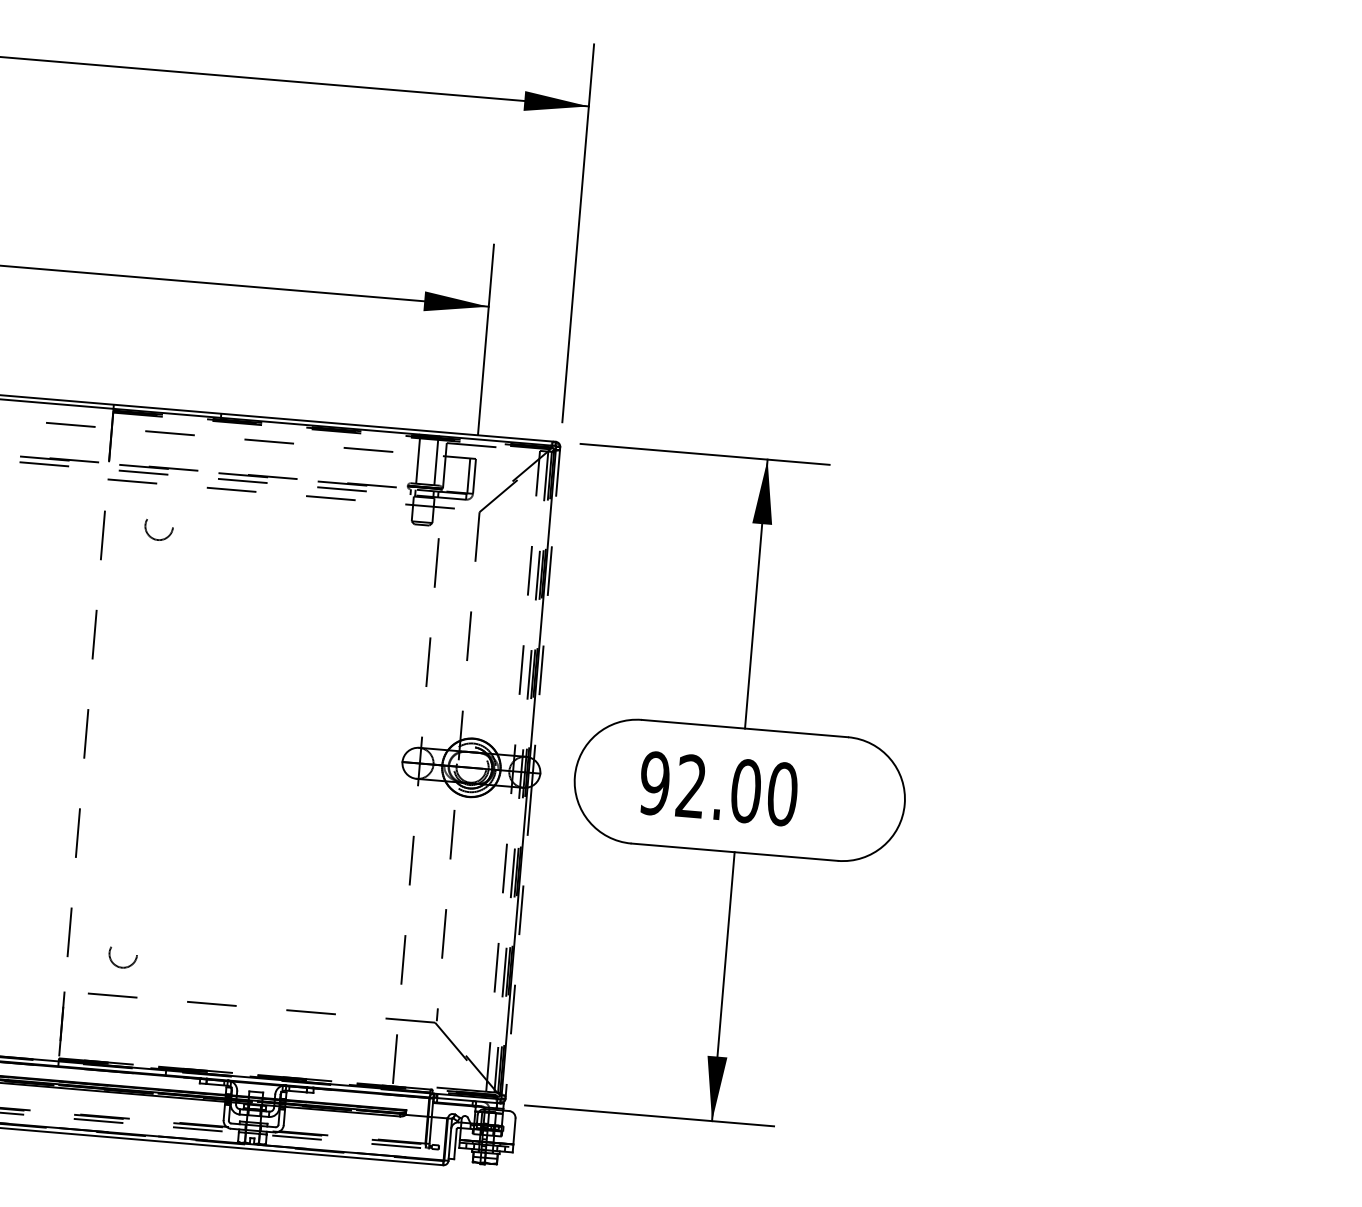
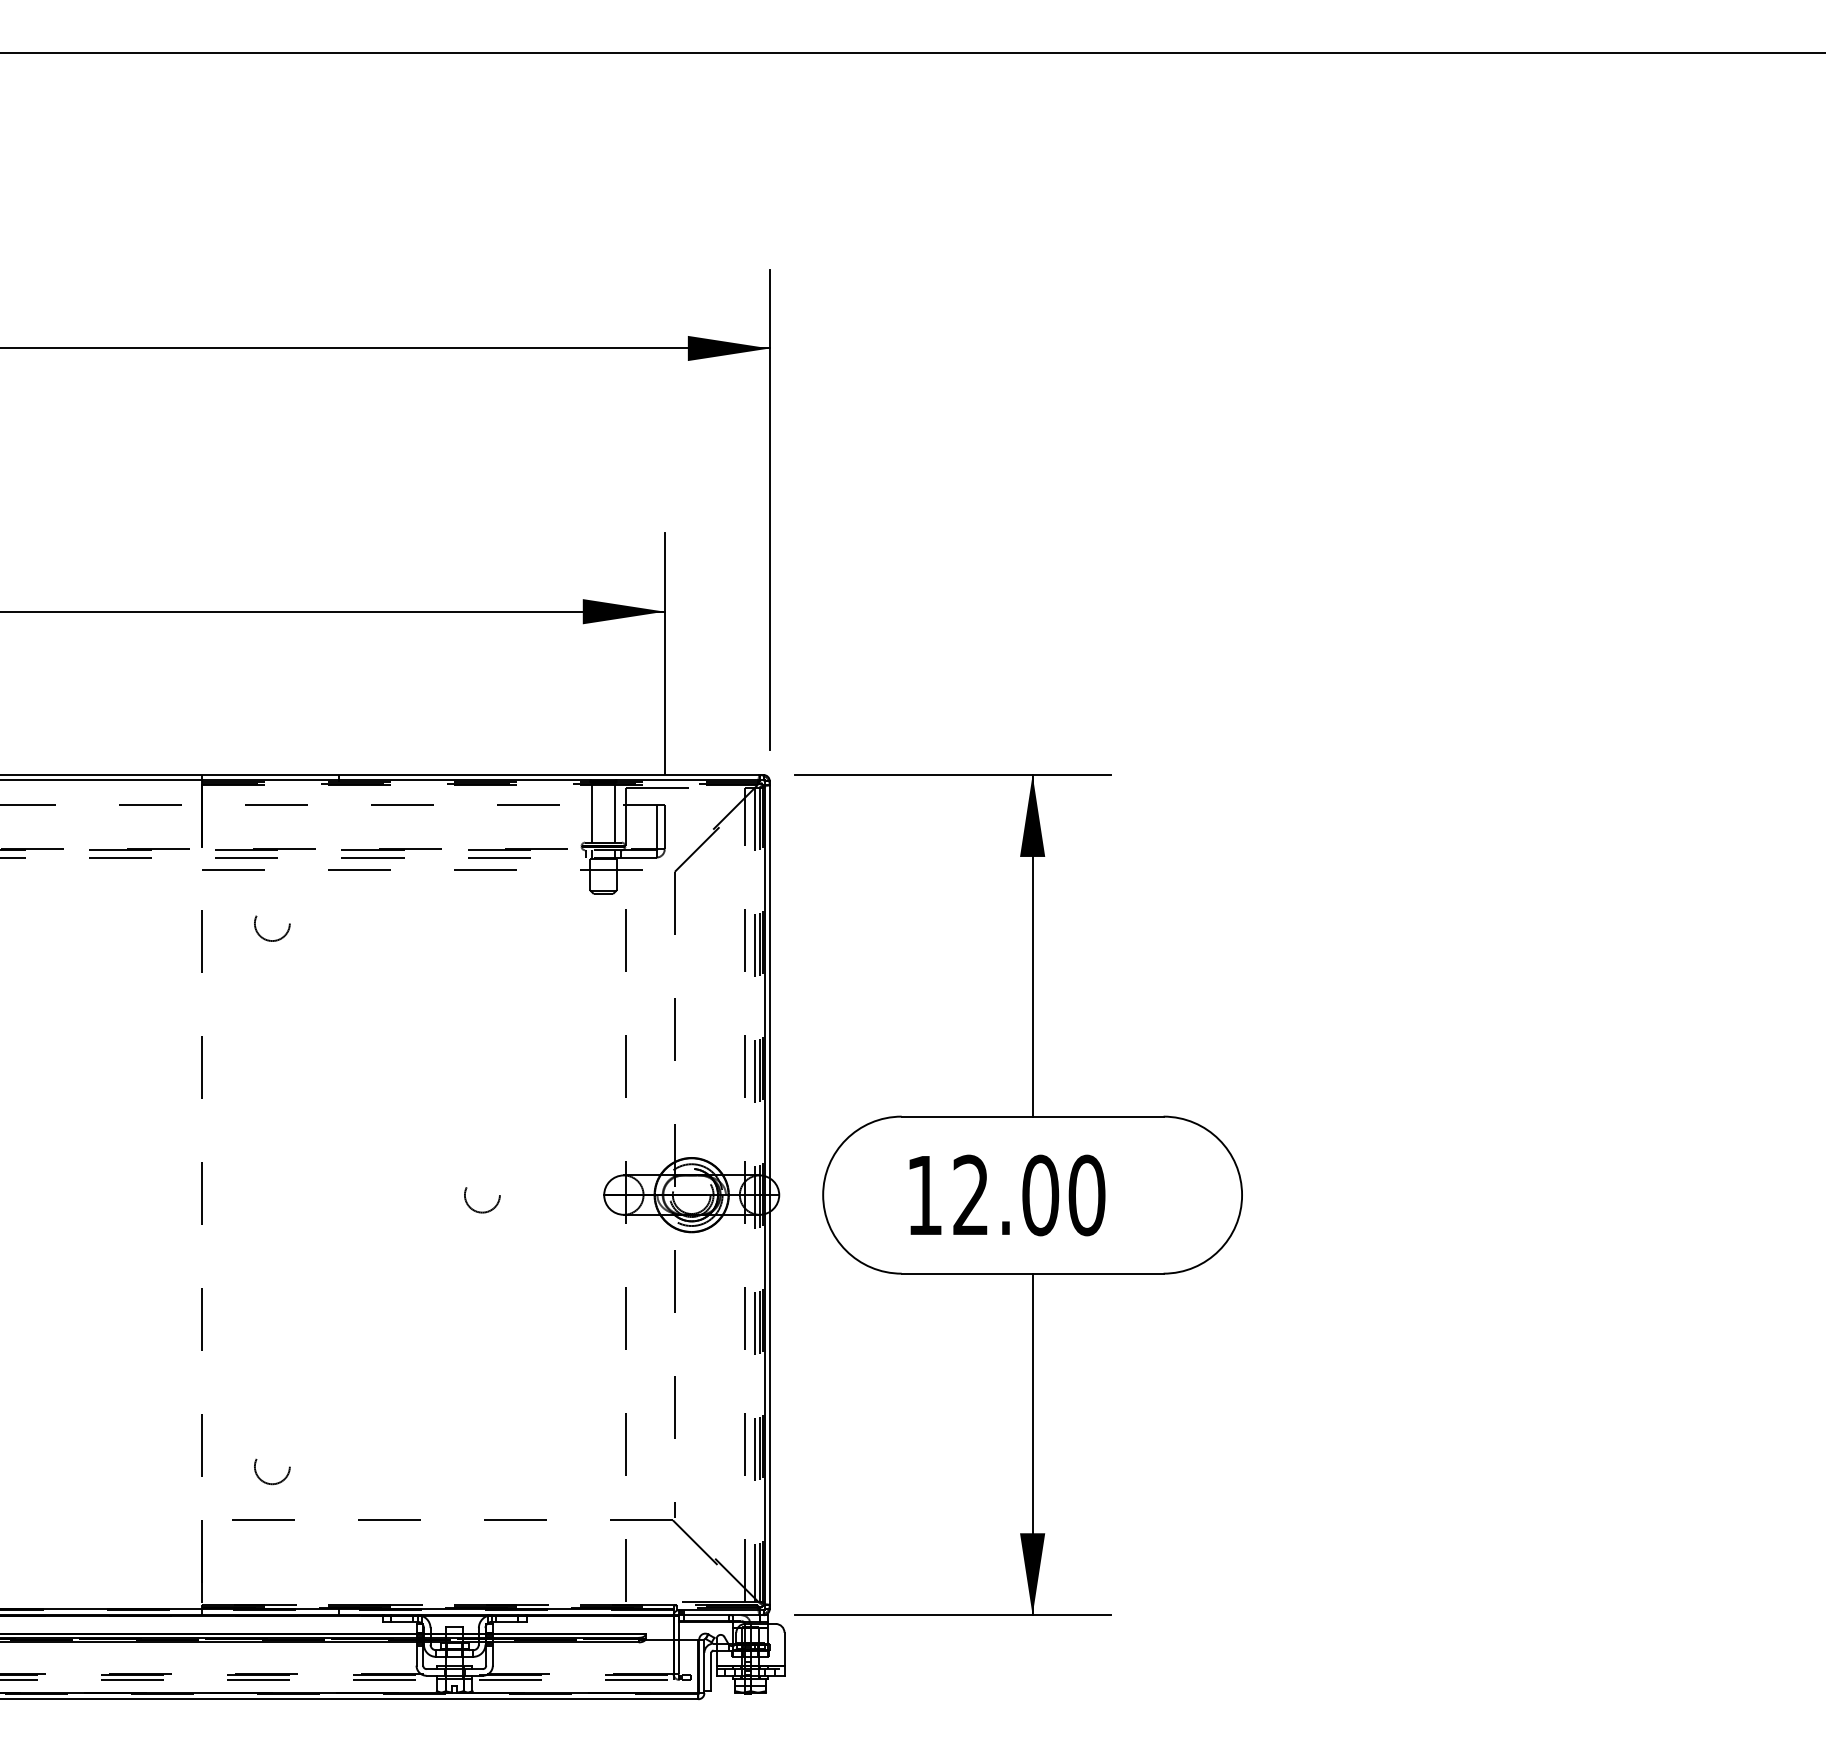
line: (546, 603) -> (769, 979), dashed -> solid
circle: (306, 758) -> (482, 1200), added
text: (654, 783) -> (924, 1195), 92.00 -> 12.00
line: (518, 942) -> (769, 1410), dashed -> solid

